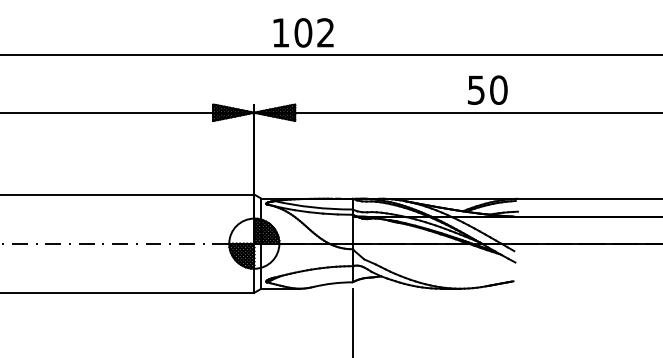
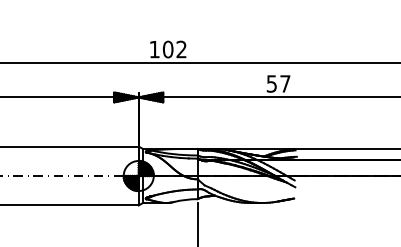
text: (498, 89) -> (285, 83), 50 -> 57

